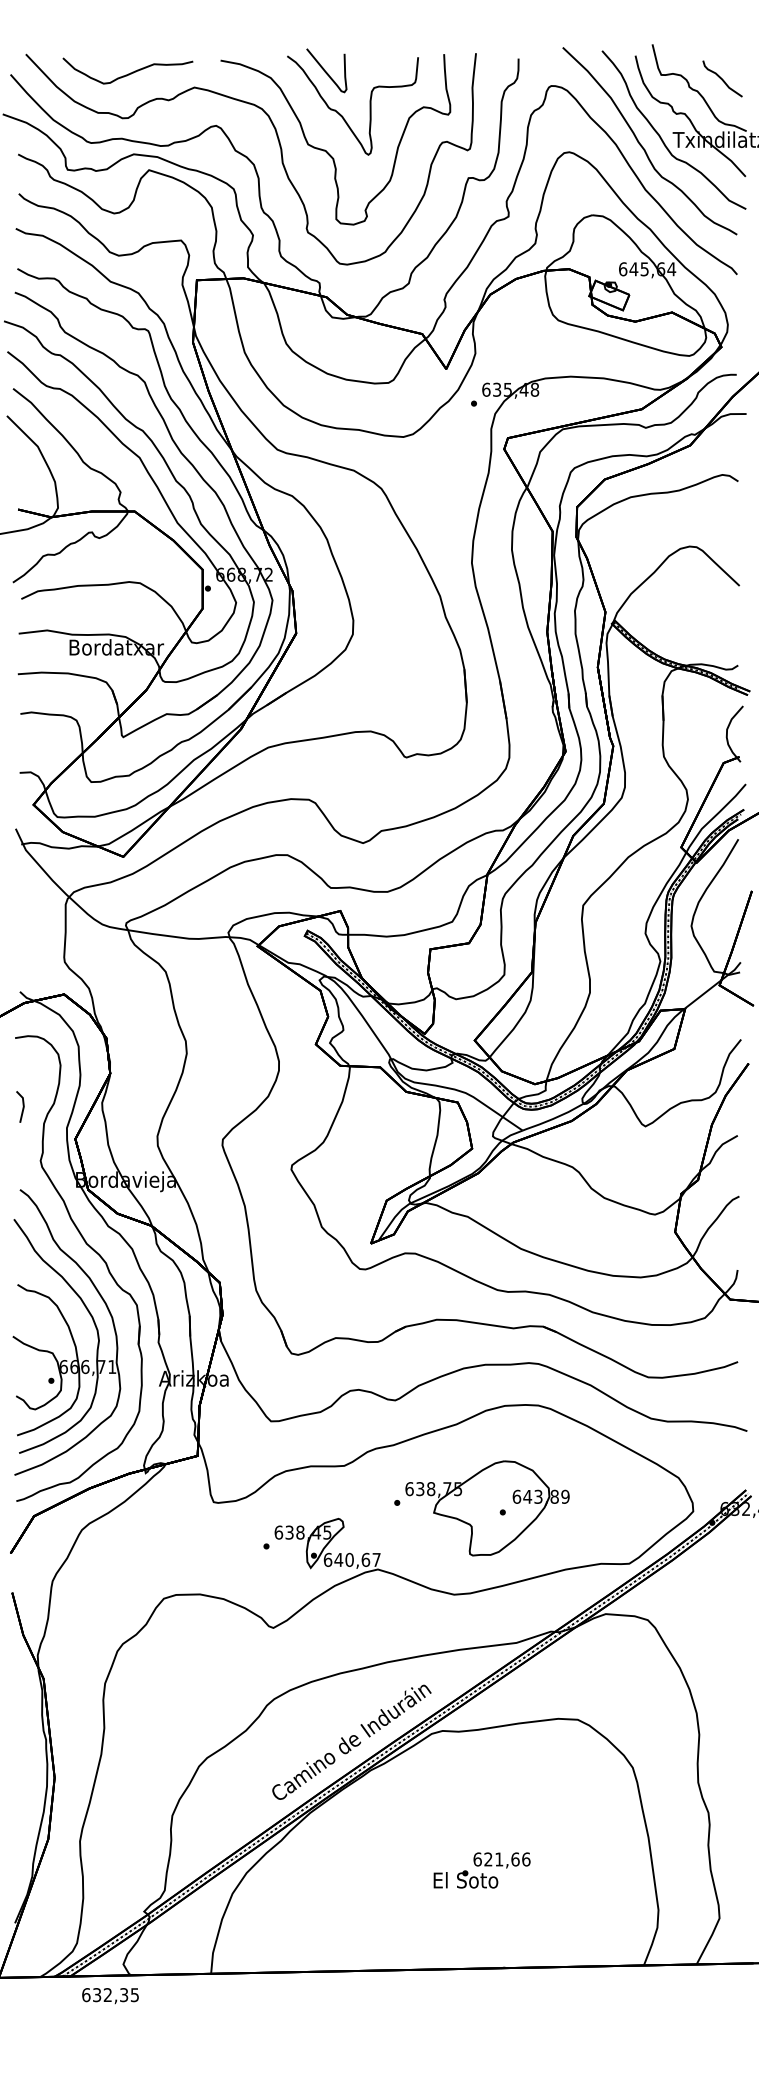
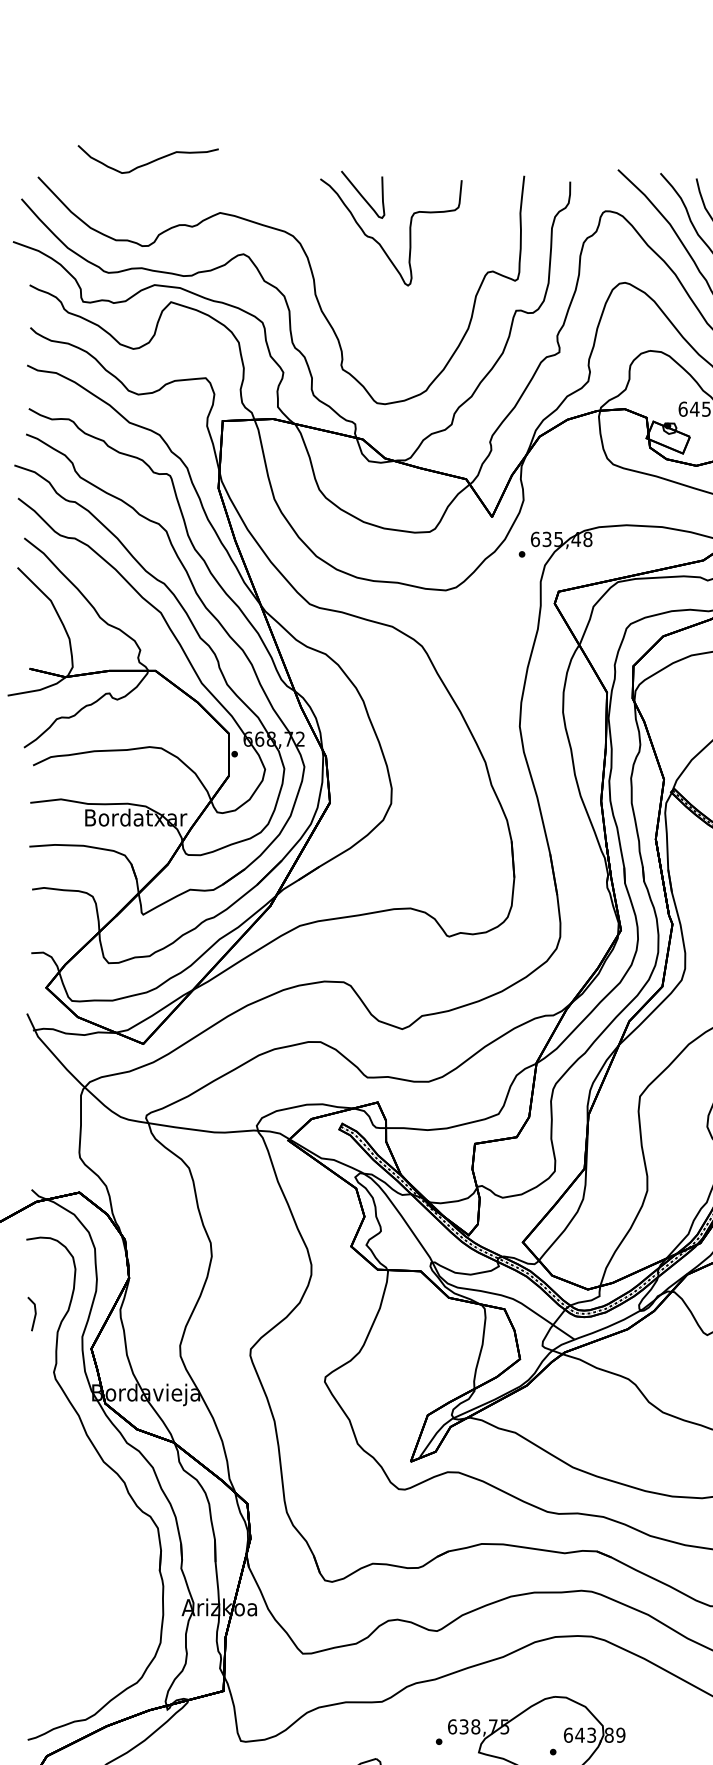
curve: (128, 73) -> (148, 162), moved
curve: (325, 149) -> (361, 279), removed
part: (66, 1332) -> (81, 1557), removed

